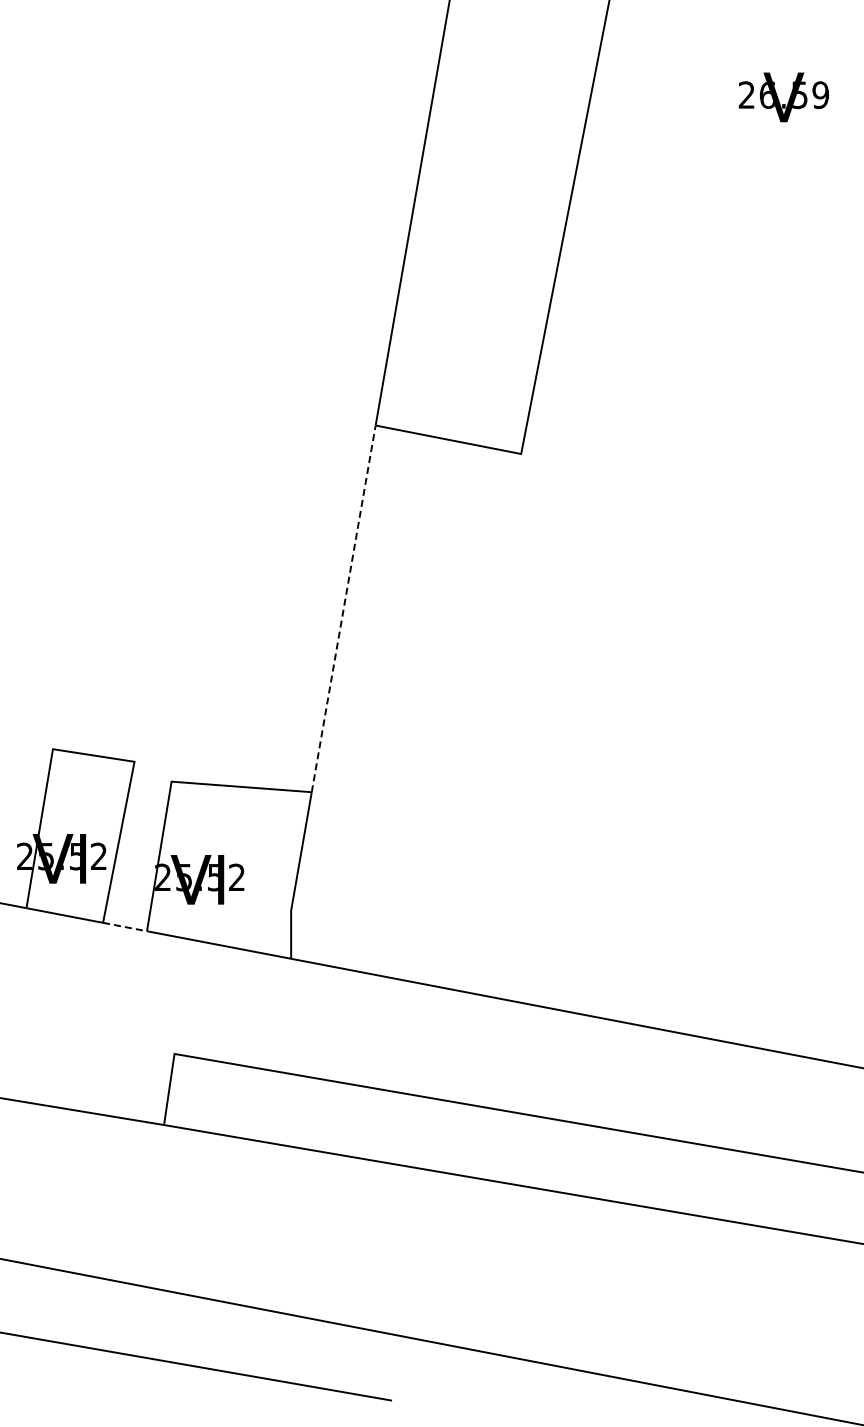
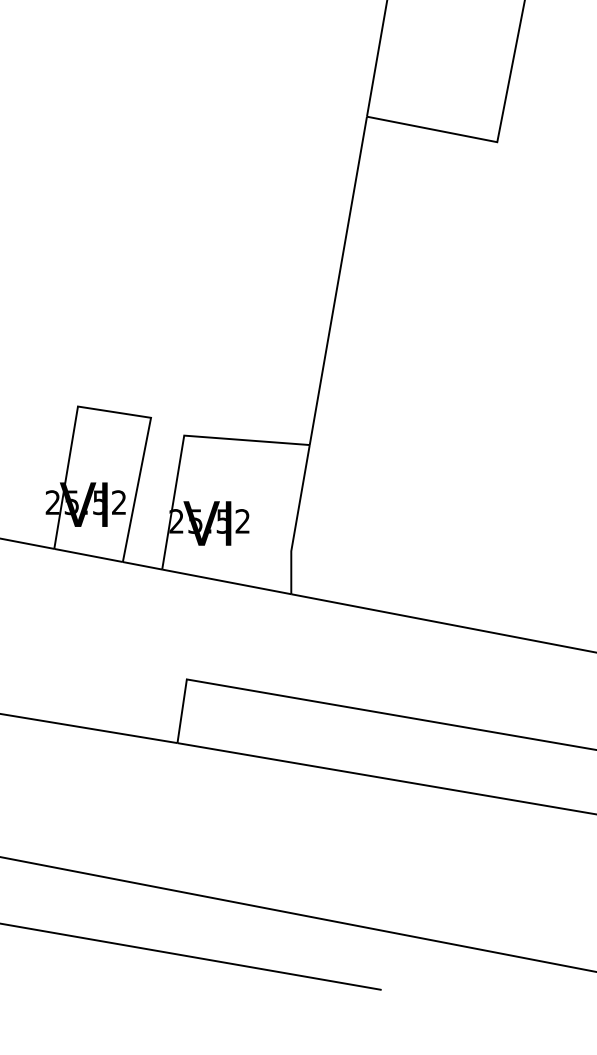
line: (343, 608) -> (338, 280), dashed -> solid
line: (125, 927) -> (142, 566), dashed -> solid

